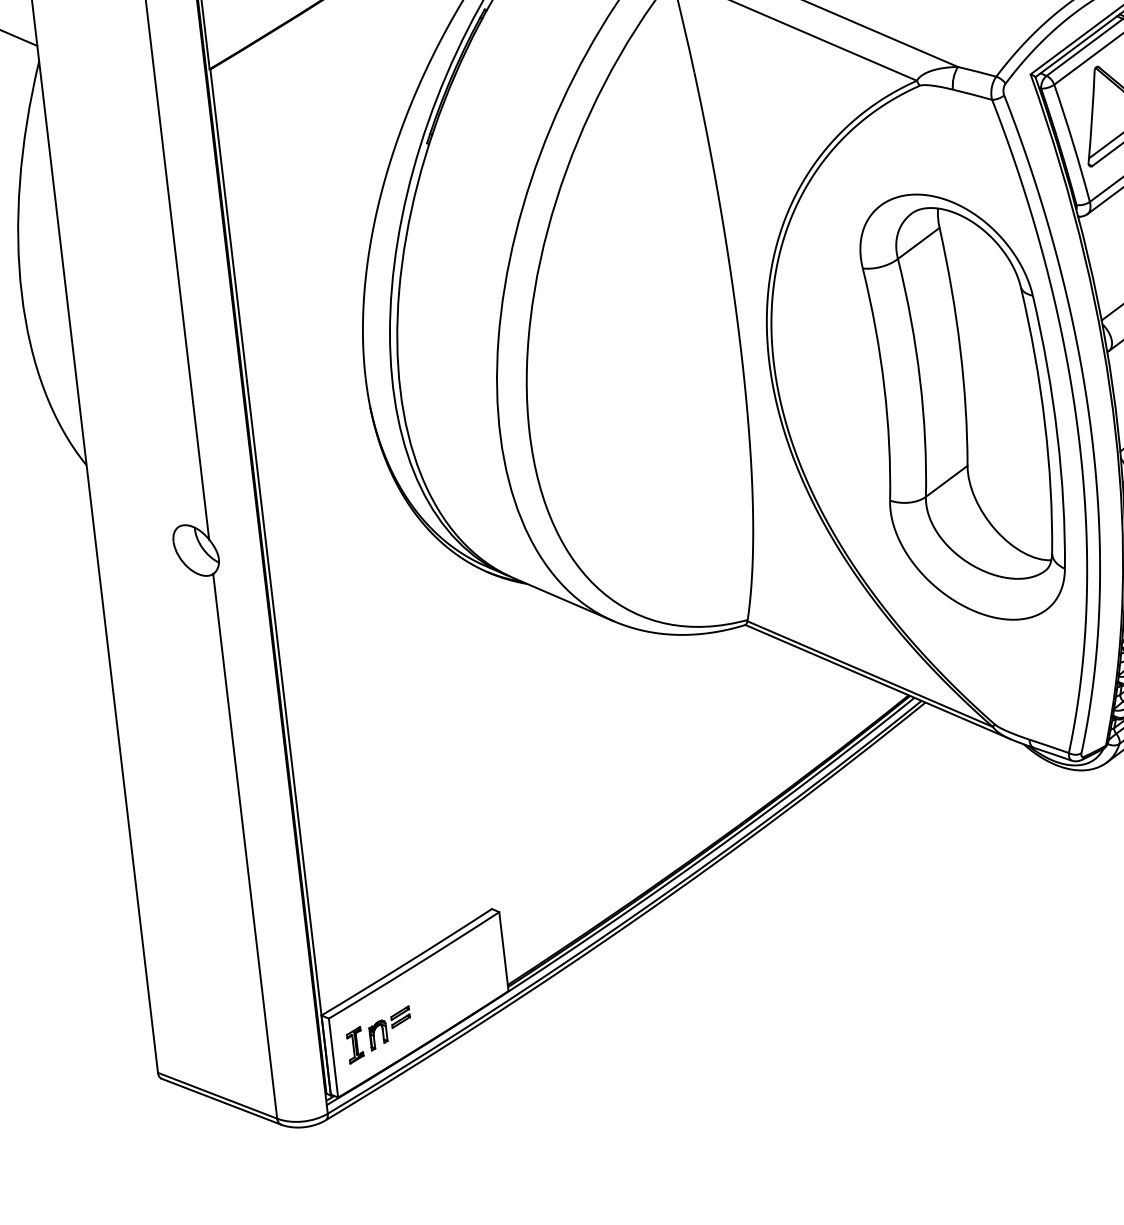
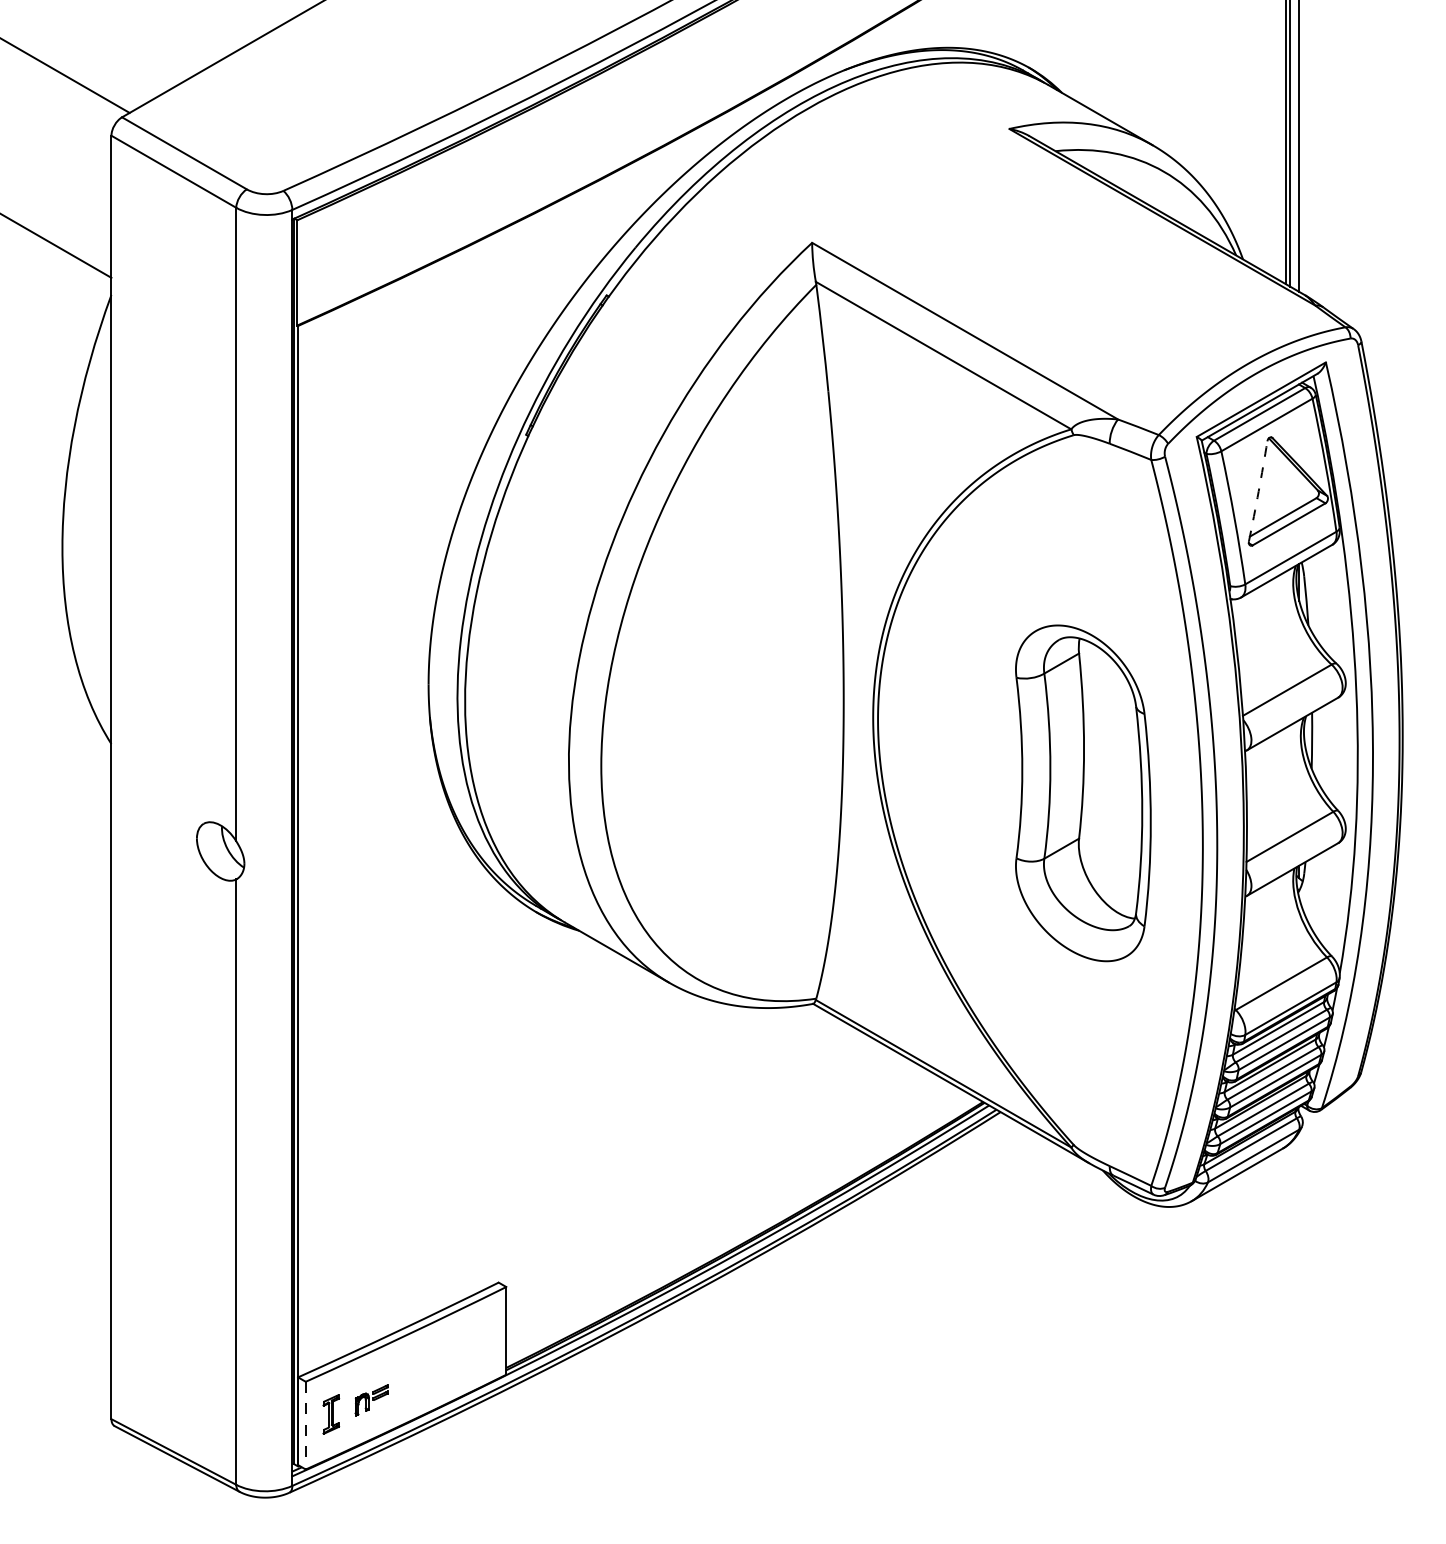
arc: (1091, 116) -> (1258, 491), solid -> dashed
part: (966, 407) -> (1083, 793), size x0.7
part: (389, 1028) -> (371, 1400), size x0.7
line: (333, 1057) -> (305, 1425), solid -> dashed

